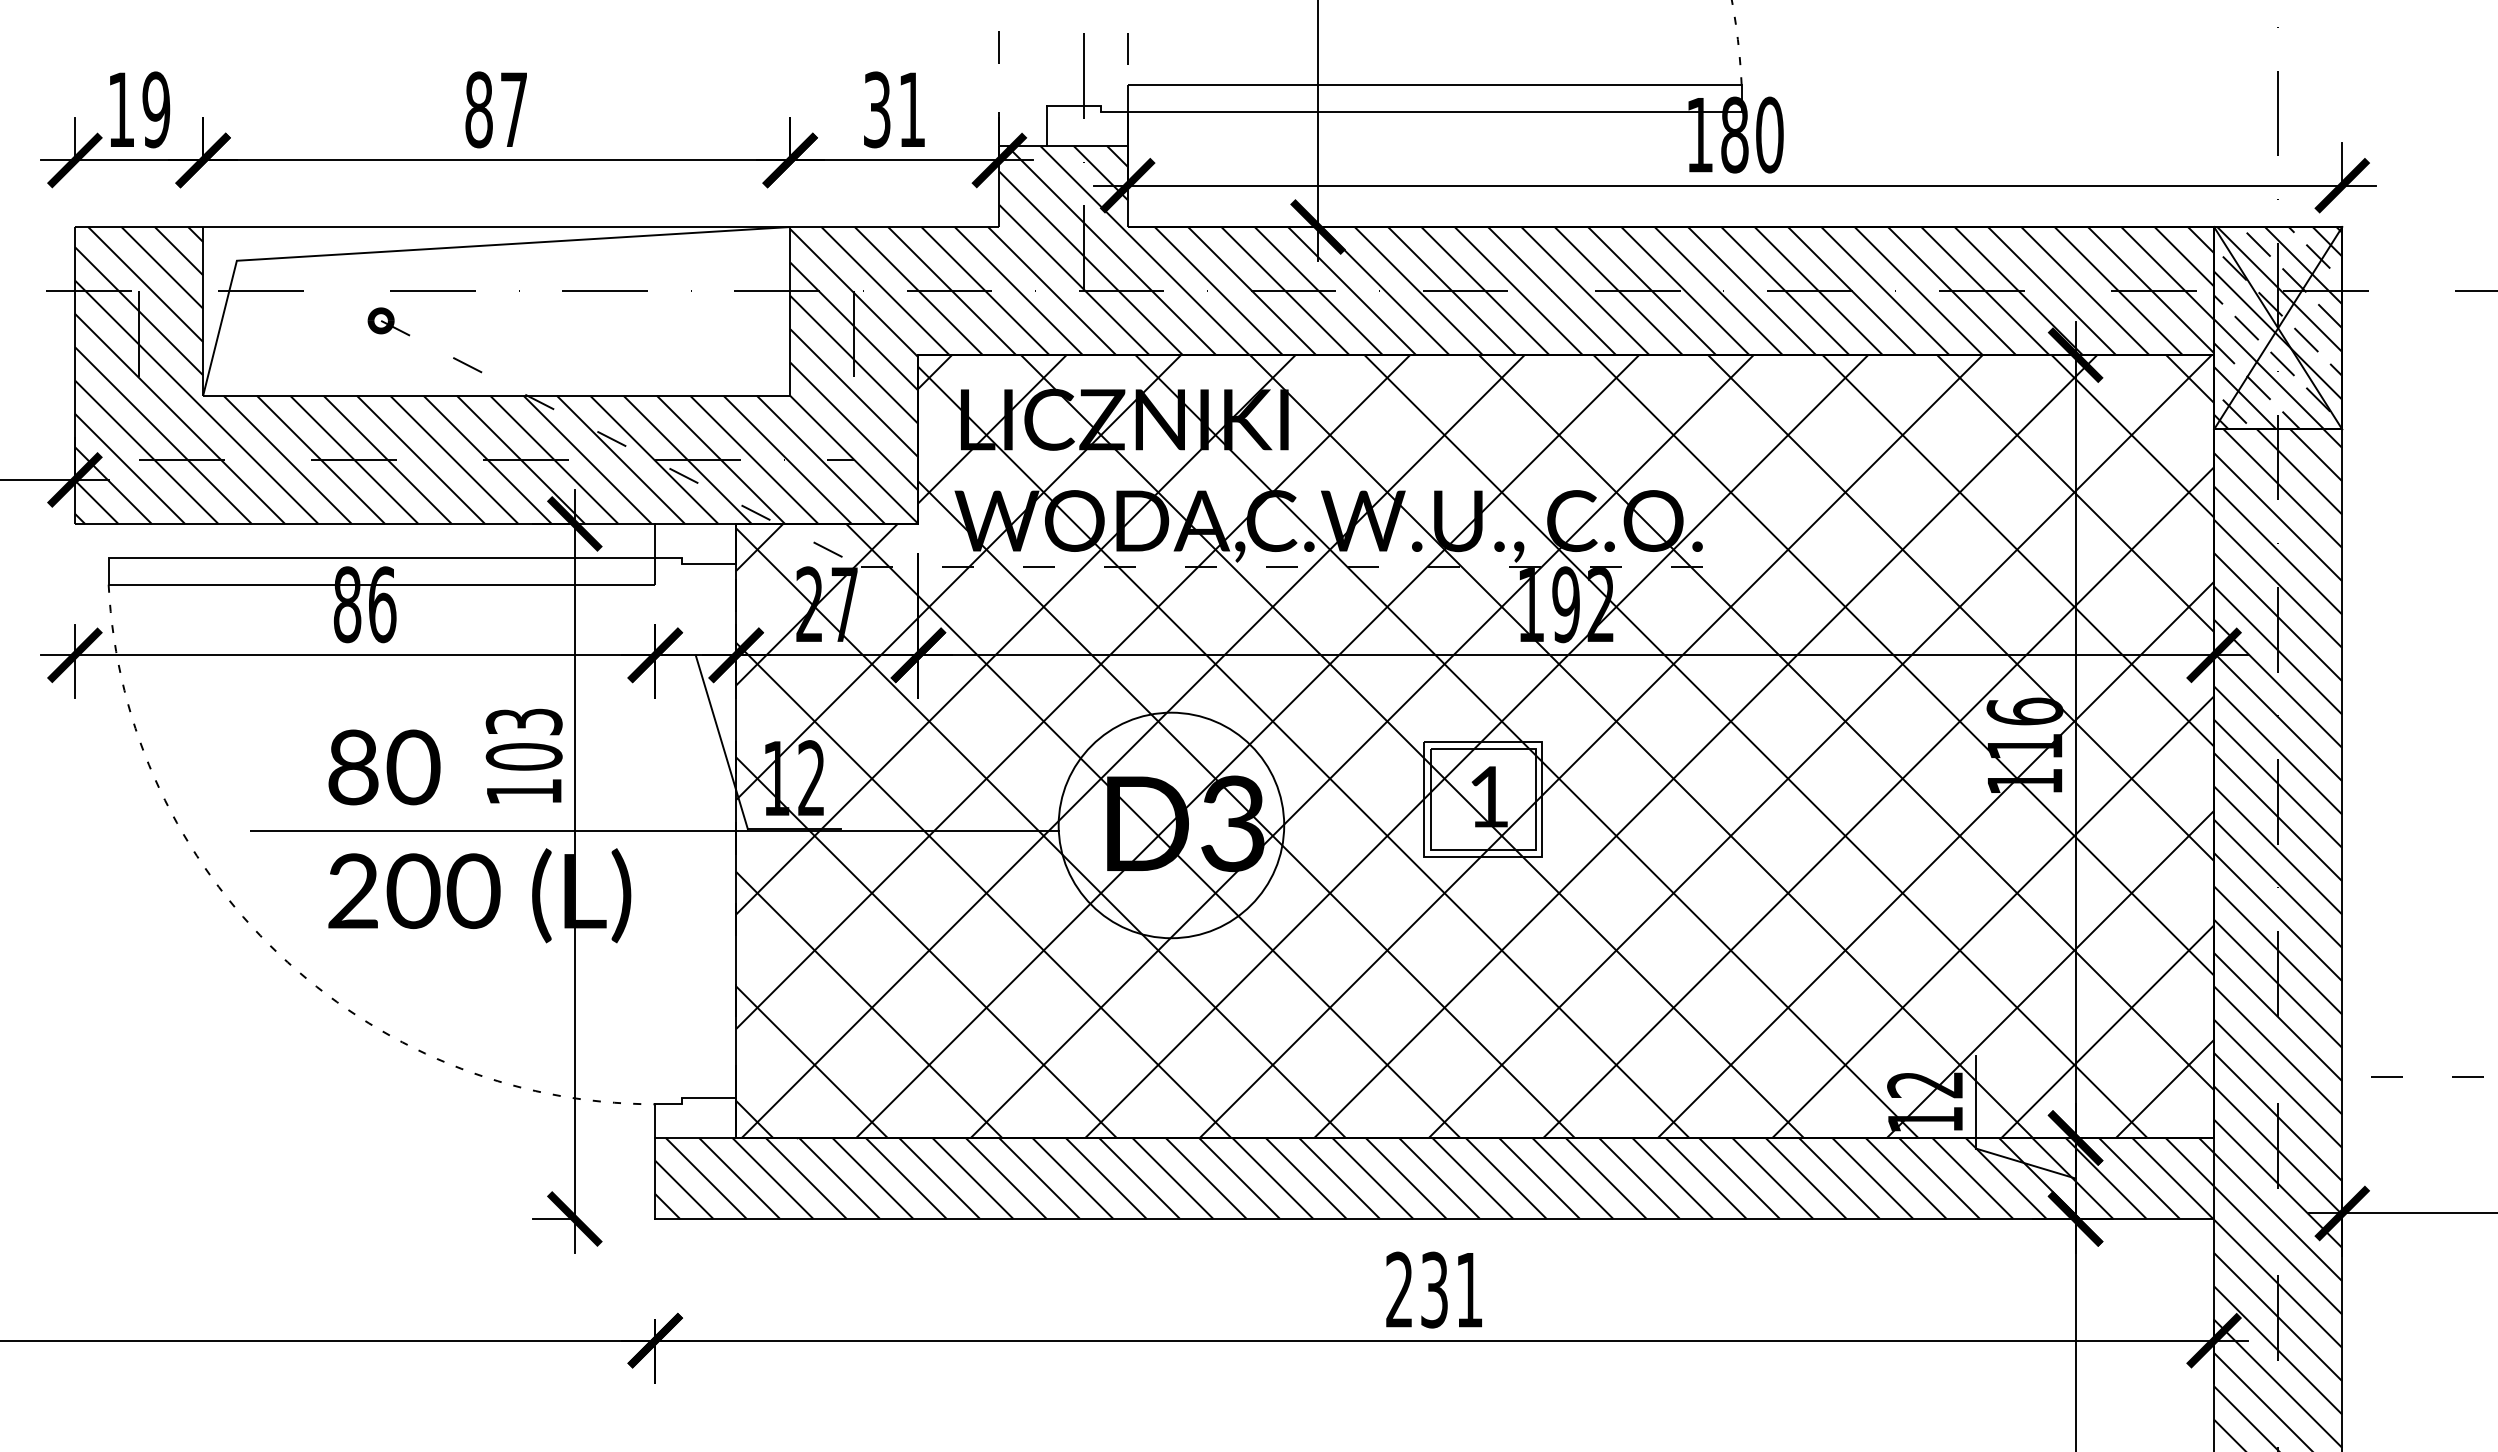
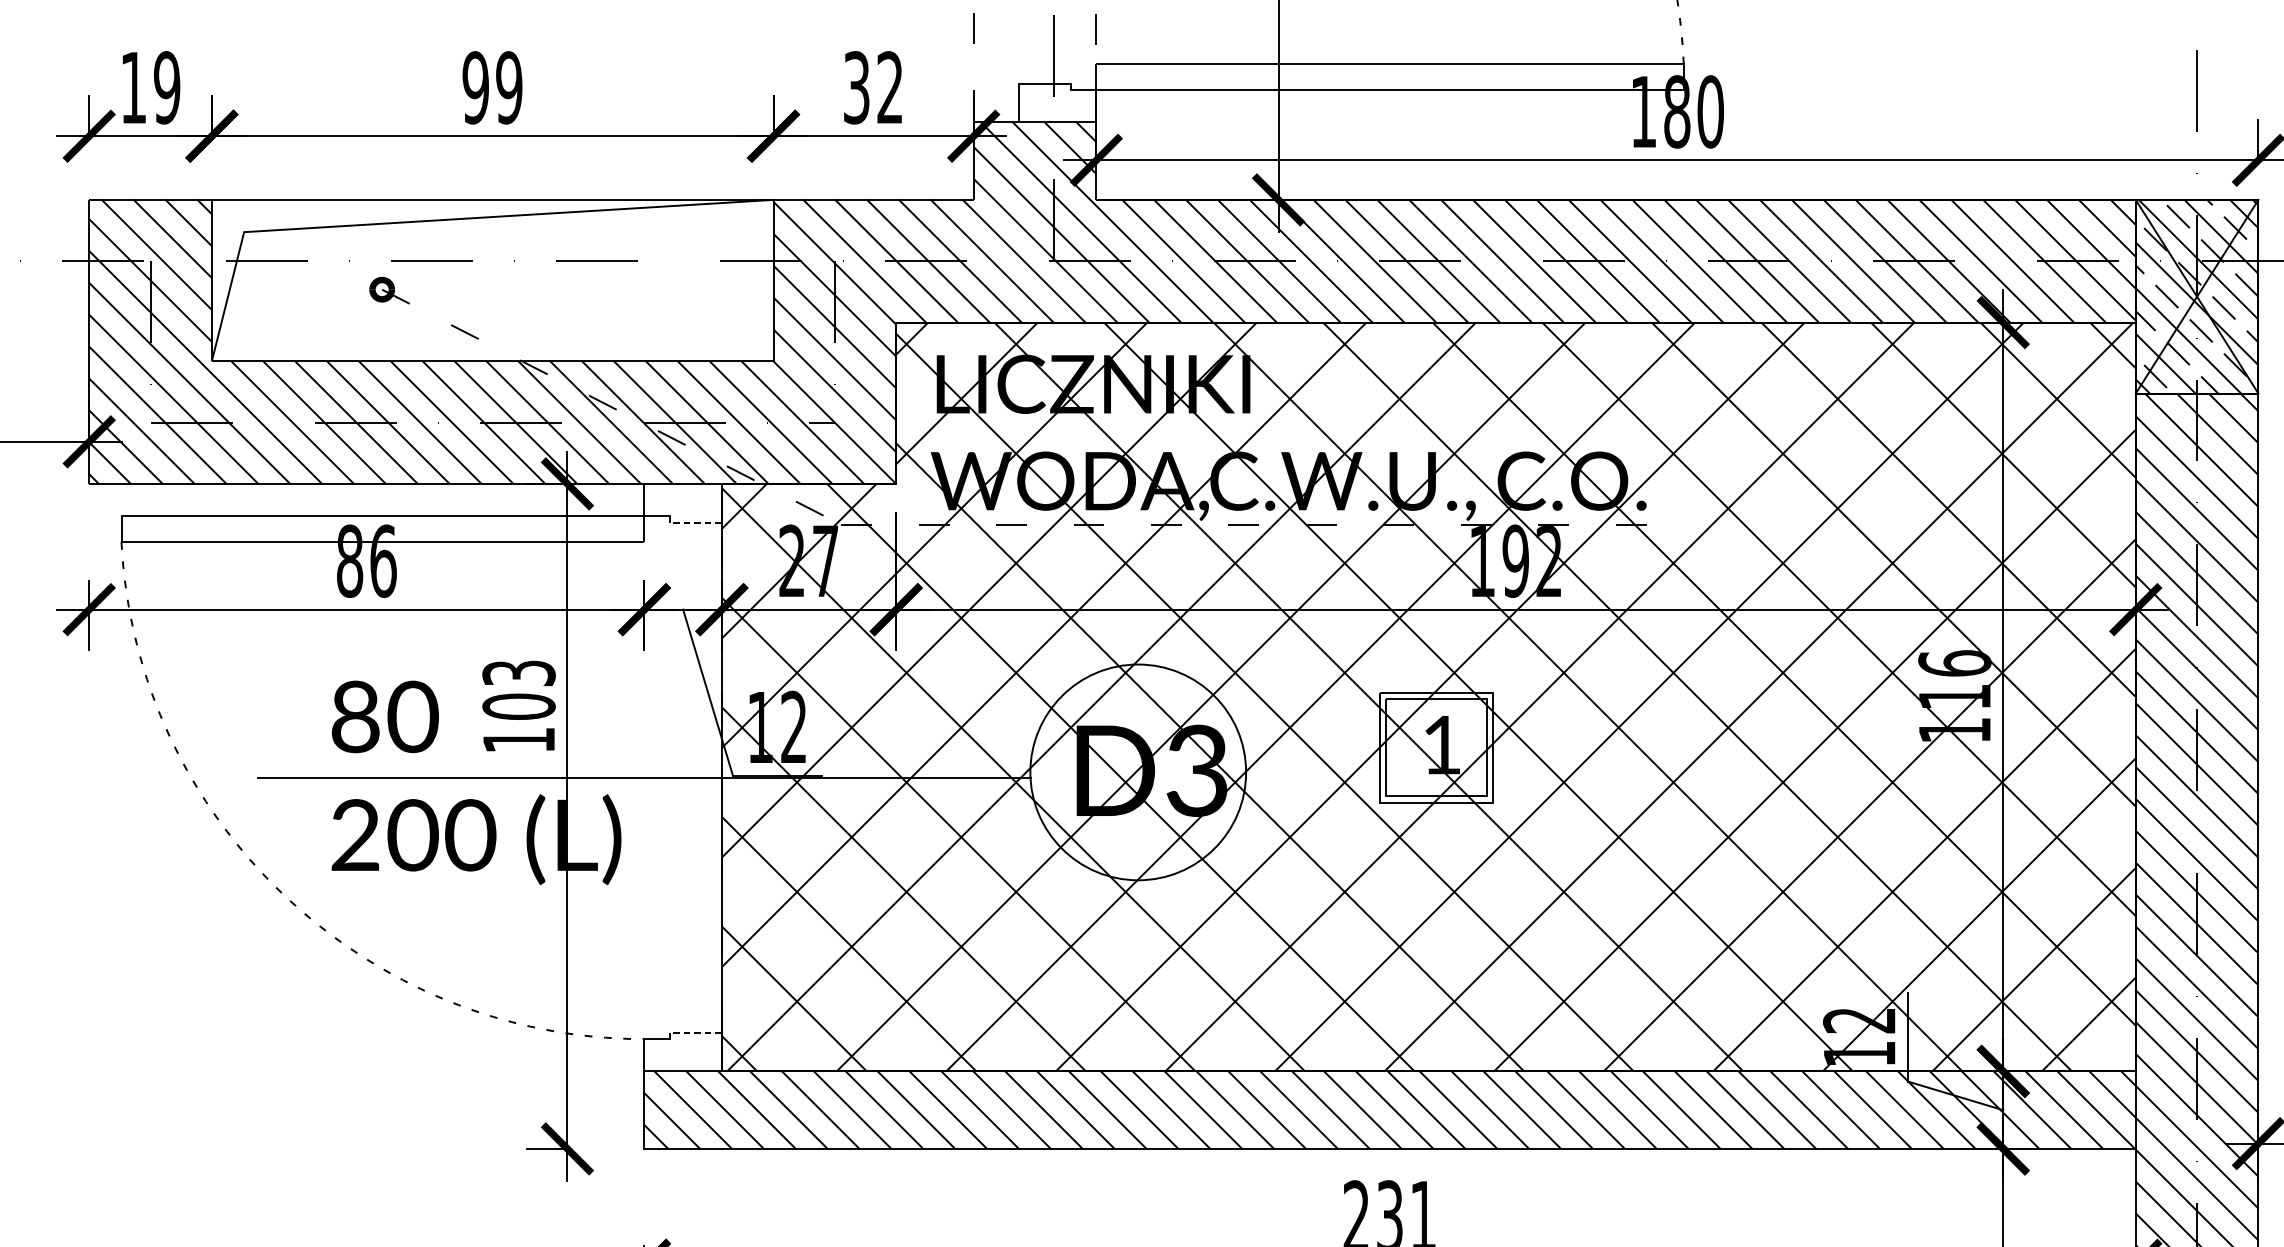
text: (911, 108) -> (889, 86), 31 -> 32
text: (496, 109) -> (492, 87), 87 -> 99
line: (709, 564) -> (696, 522), solid -> dashed
line: (709, 1097) -> (696, 1032), solid -> dashed

